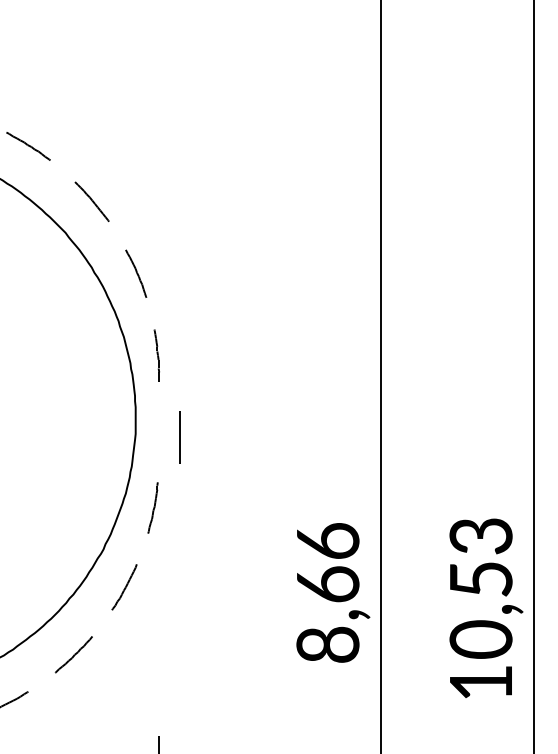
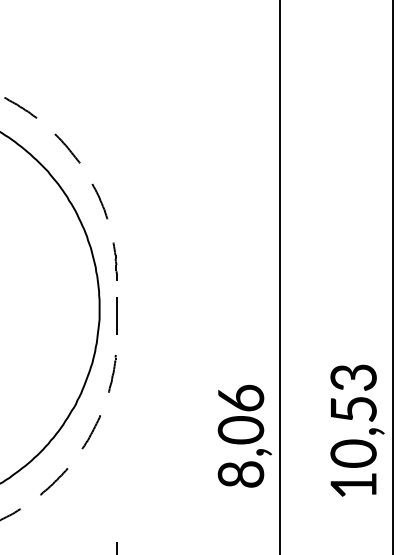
line: (179, 437) -> (116, 316), moved
text: (327, 584) -> (240, 430), 8,66 -> 8,06
text: (486, 607) -> (357, 430), moved

